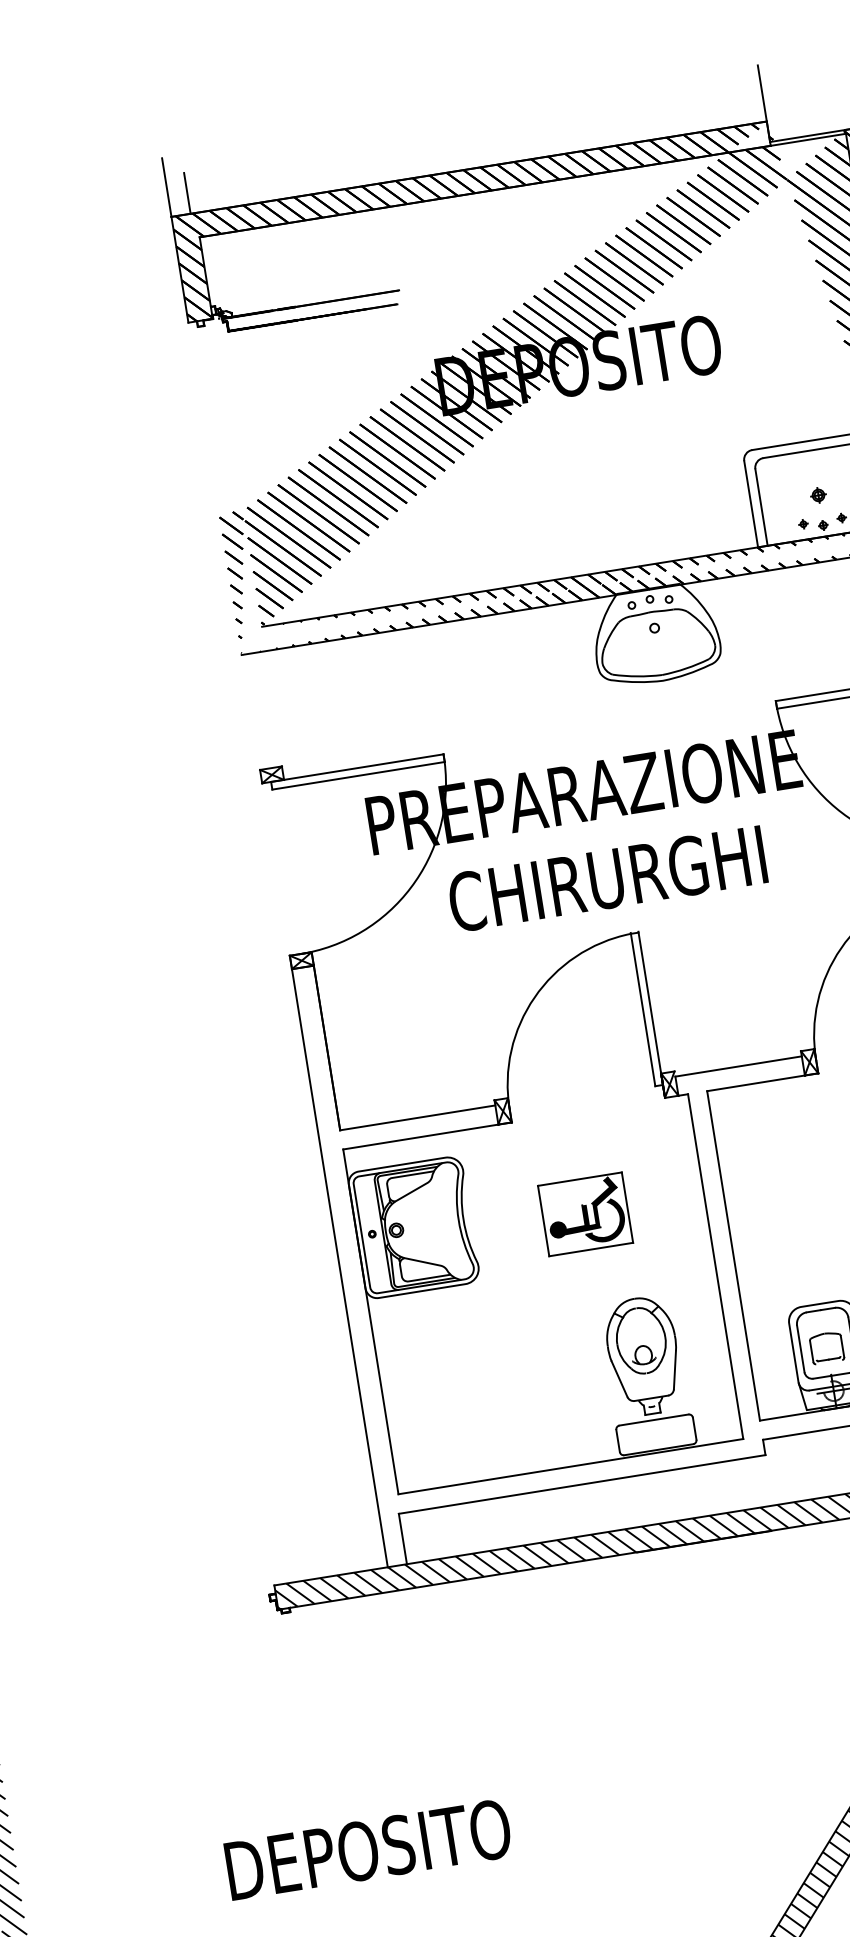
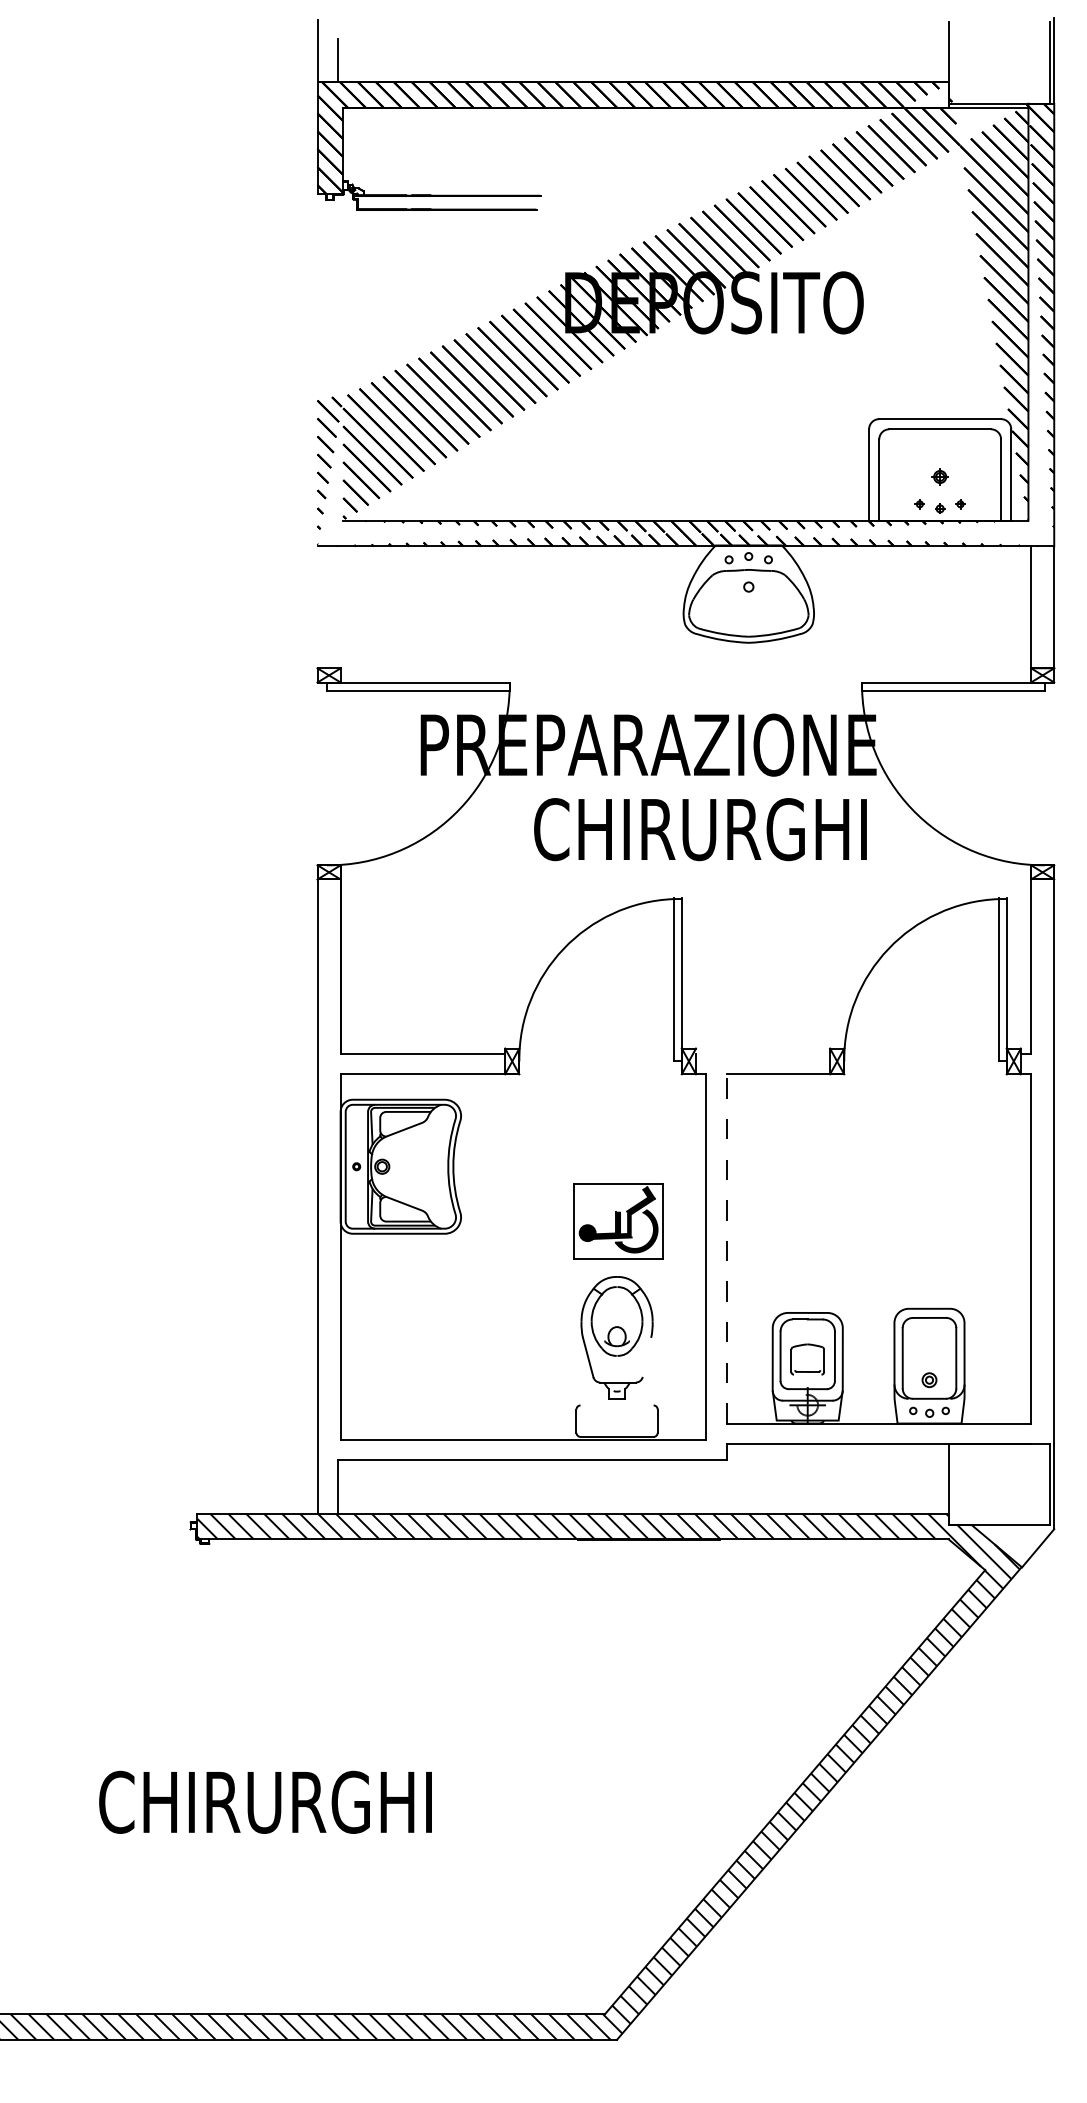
text: (607, 878) -> (700, 829), moved
line: (739, 1066) -> (763, 1054), removed
part: (585, 1214) -> (618, 1221), moved
line: (733, 1255) -> (726, 1248), solid -> dashed
line: (674, 1369) -> (646, 1356), removed
line: (653, 1420) -> (616, 1405), removed
text: (382, 1846) -> (265, 1801), DEPOSITO -> CHIRURGHI

